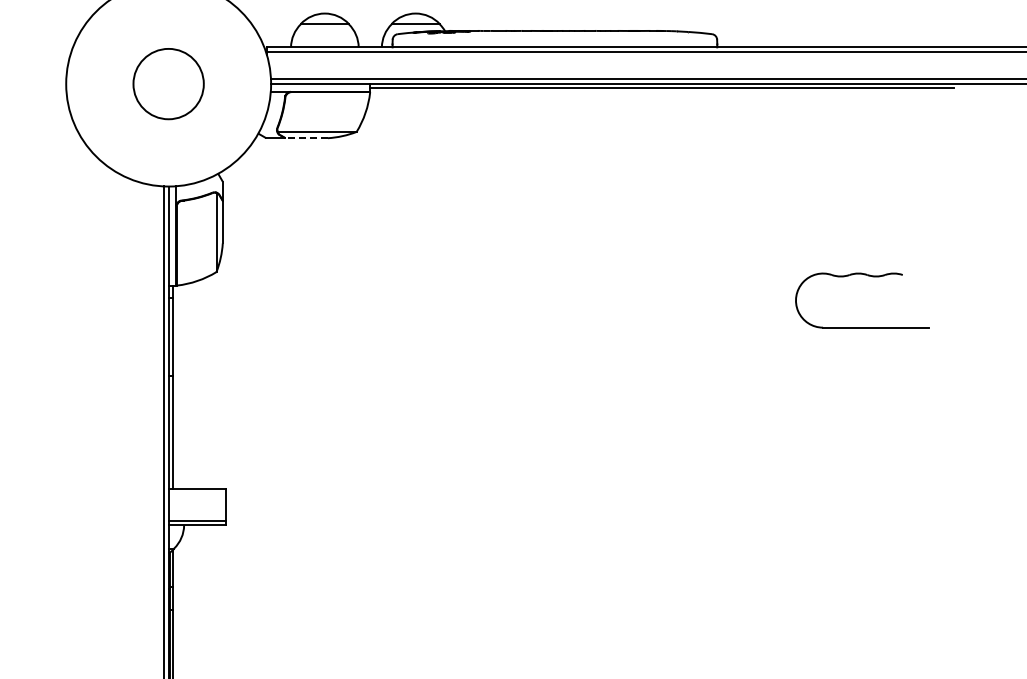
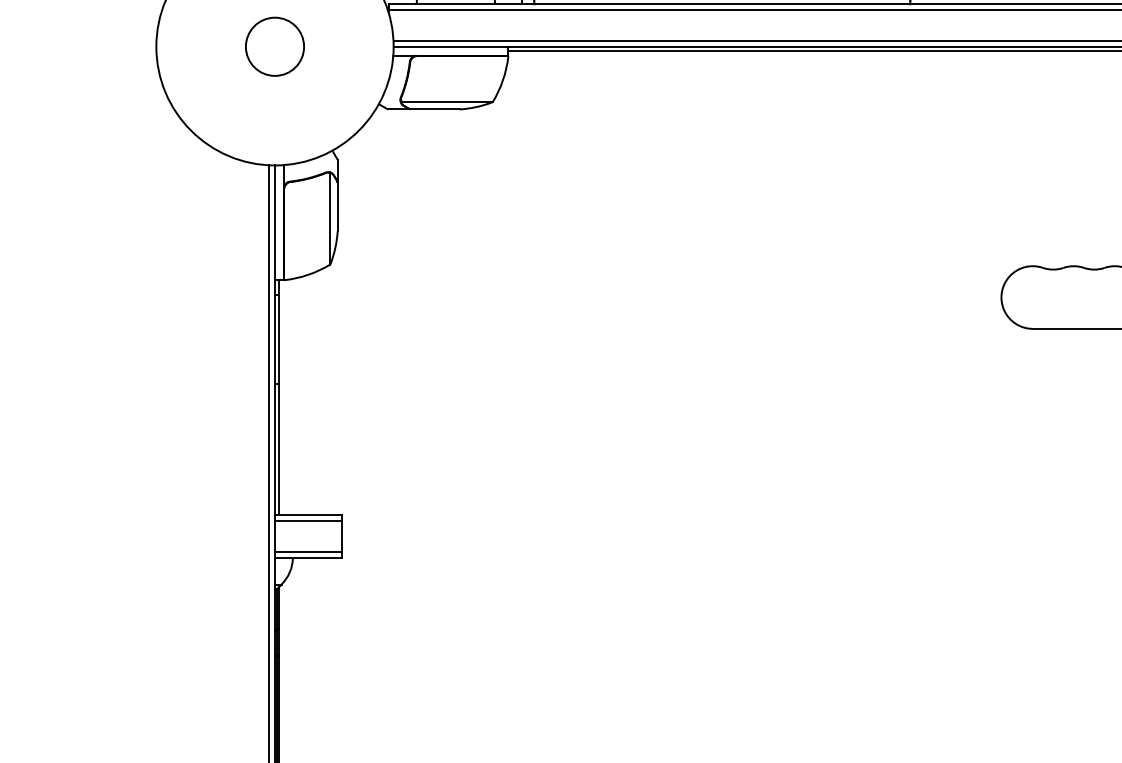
circle: (168, 83) -> (274, 46), size x0.71
line: (306, 138) -> (434, 109), dashed -> solid
line: (197, 493) -> (308, 520), added

